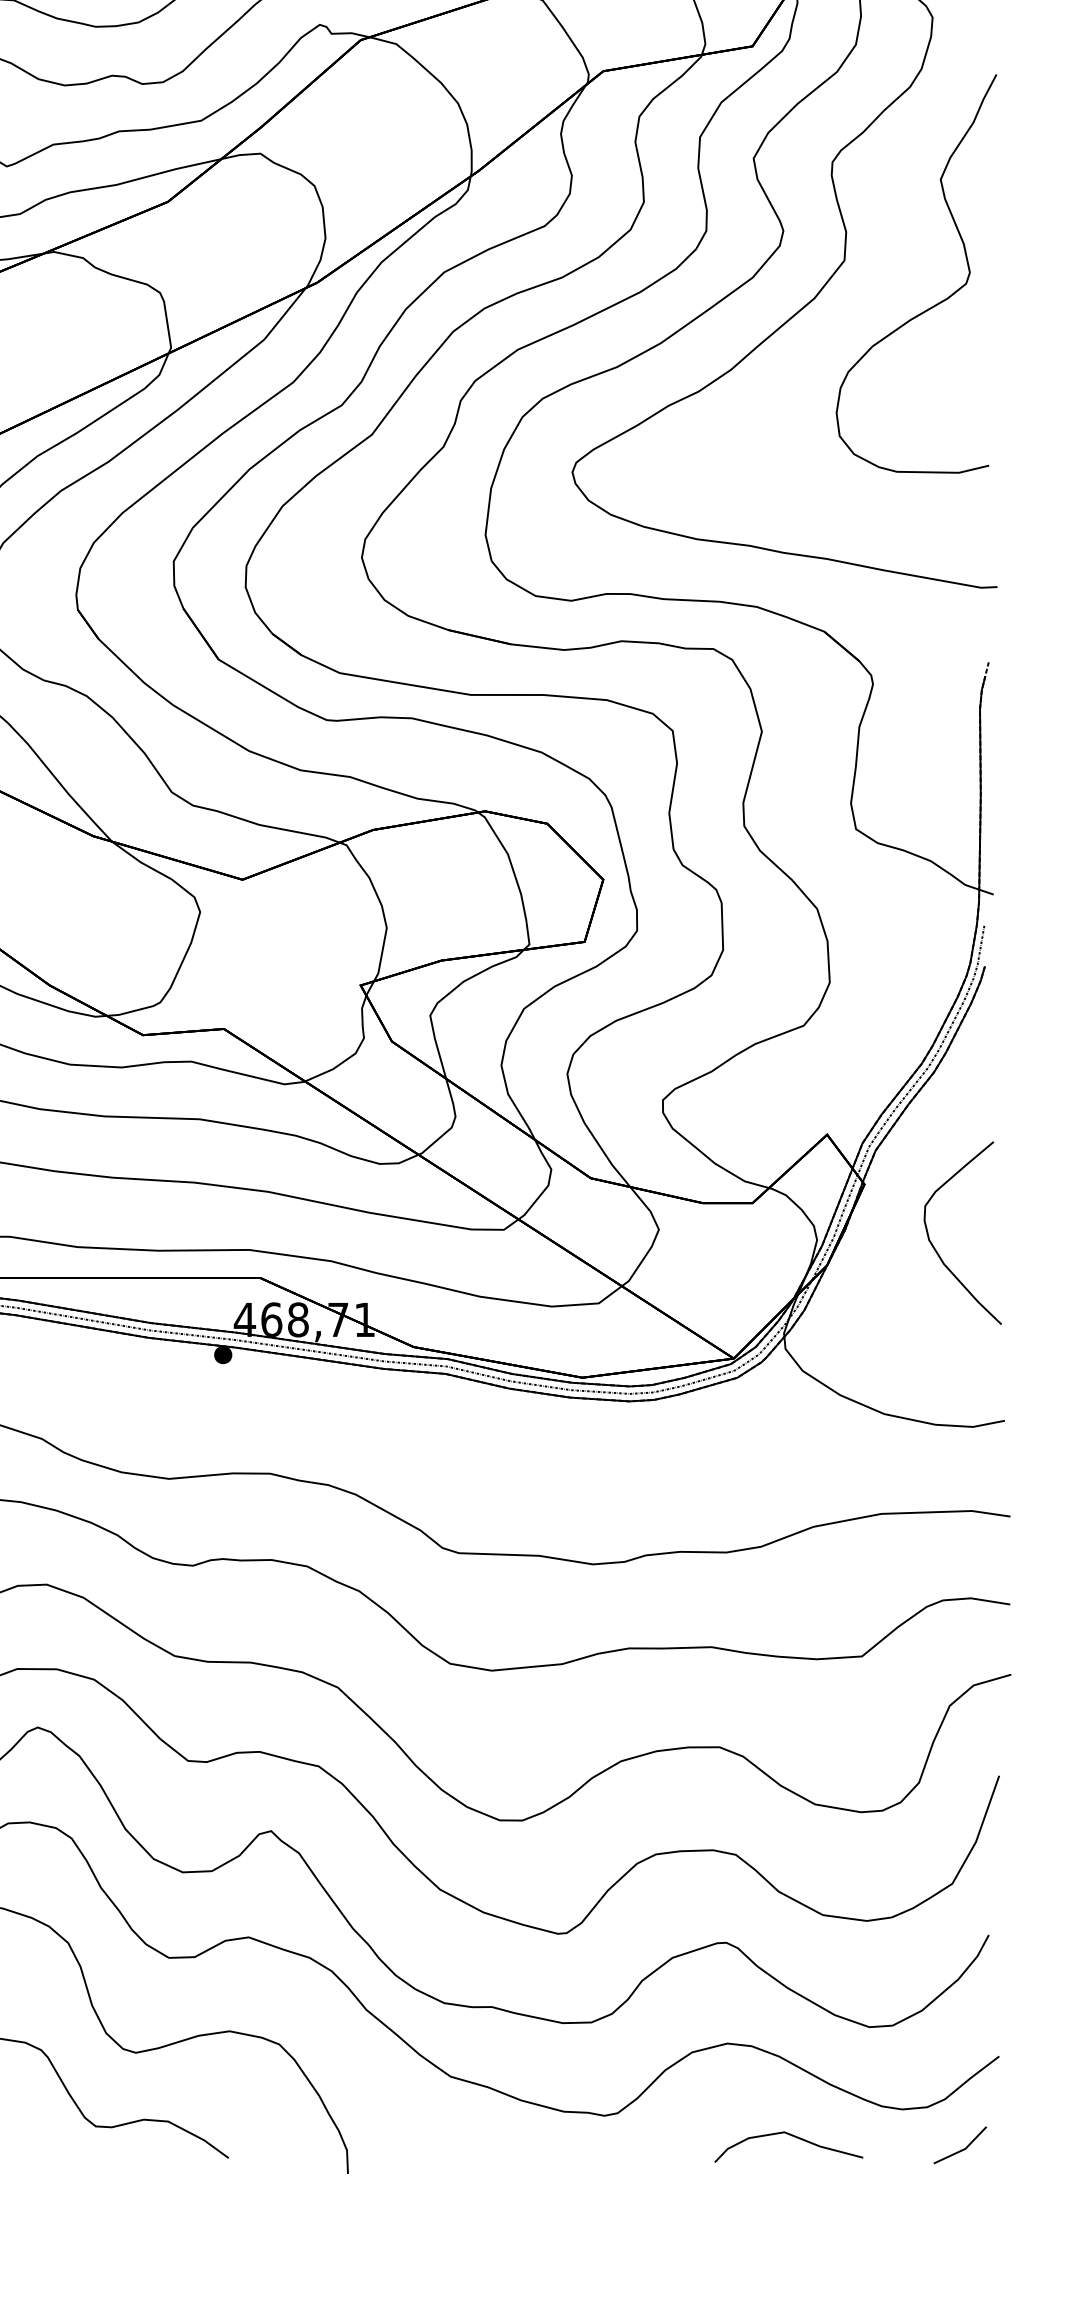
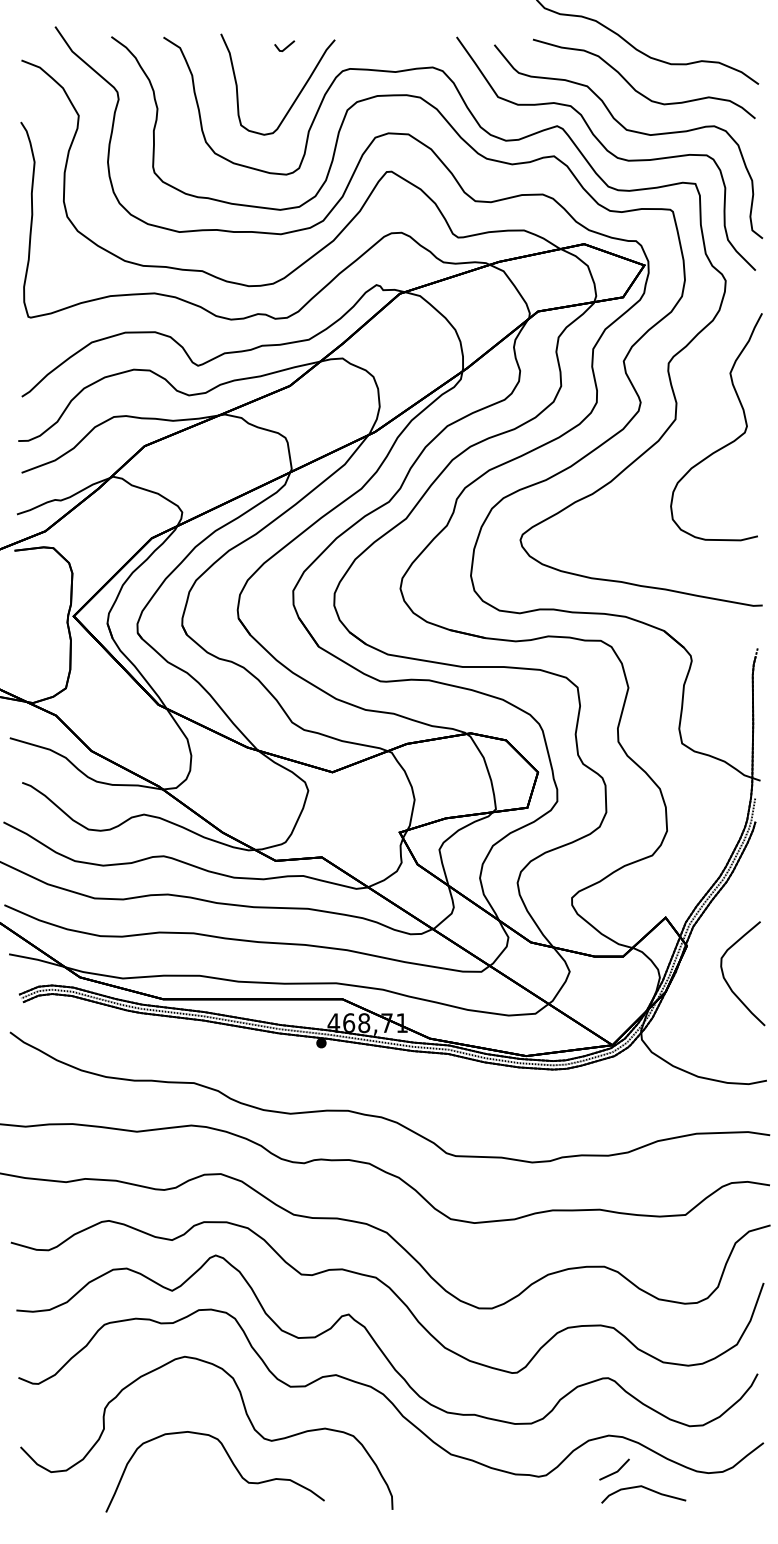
line: (961, 2148) -> (615, 1471), moved

